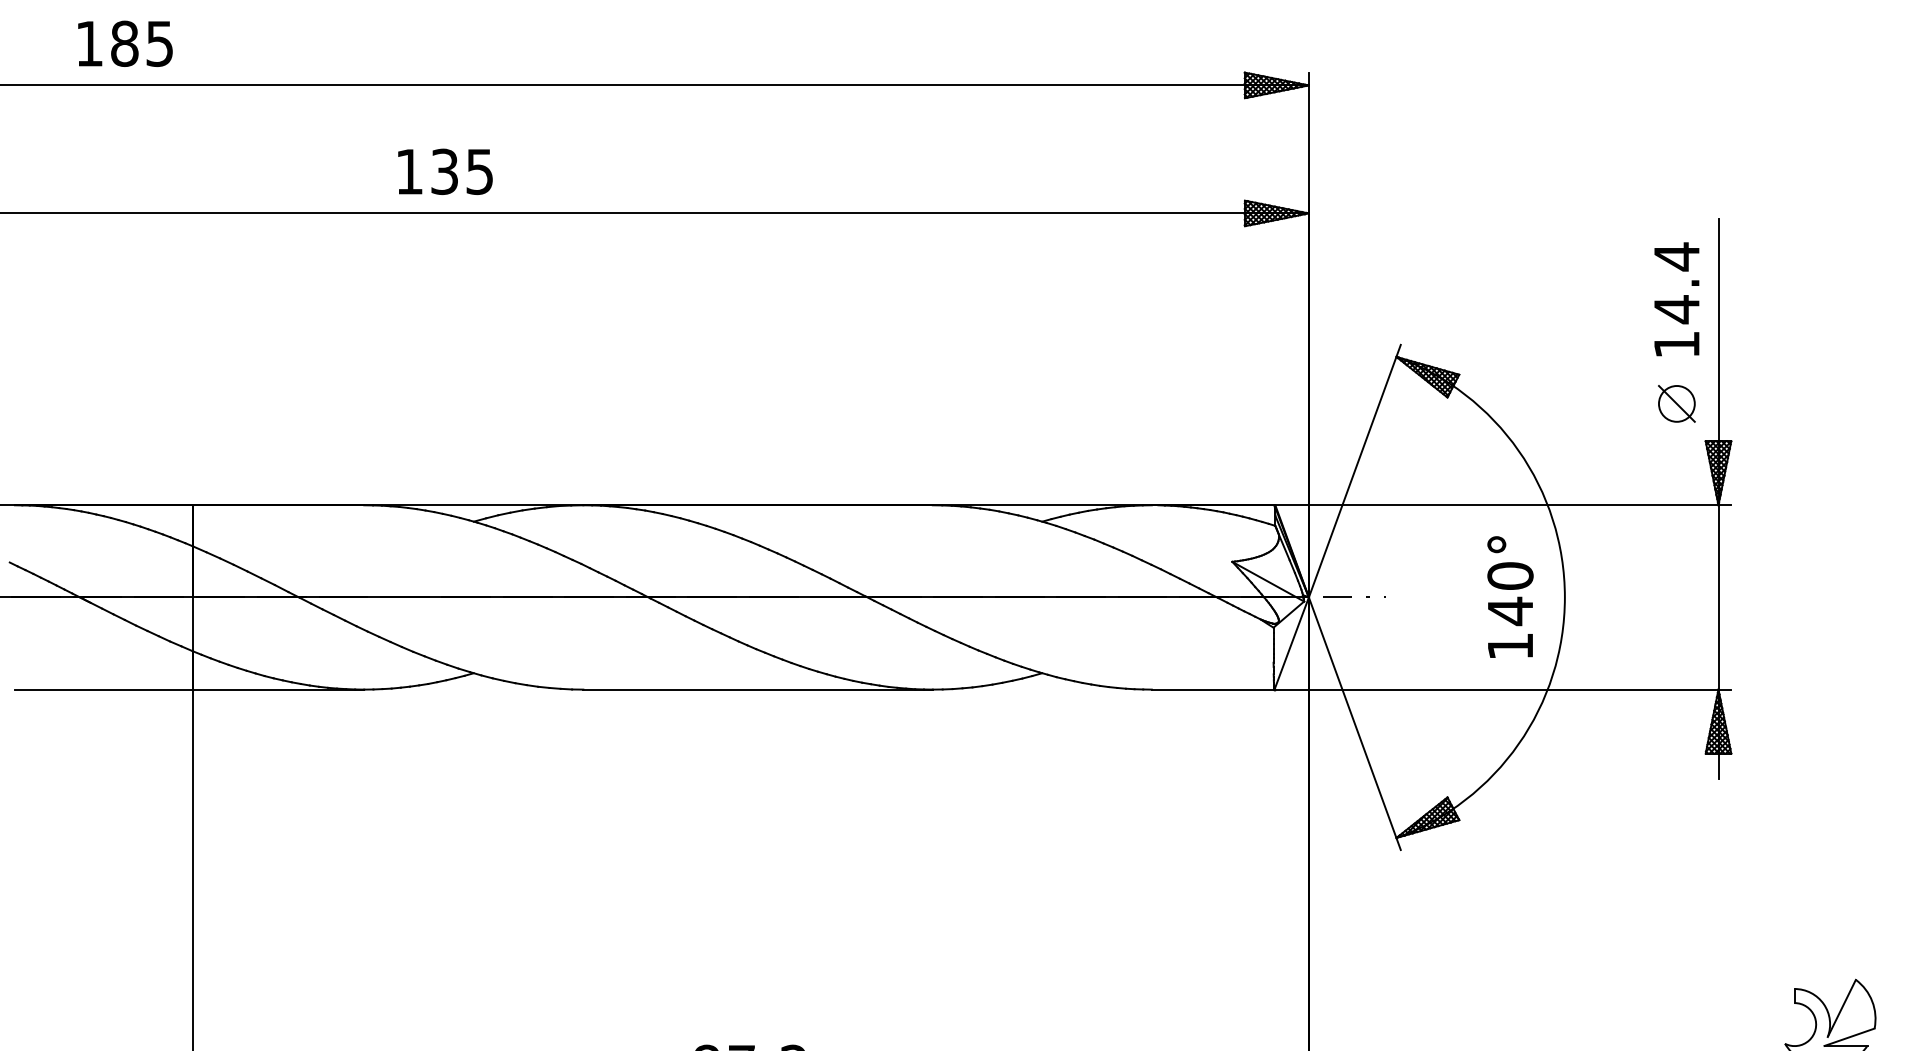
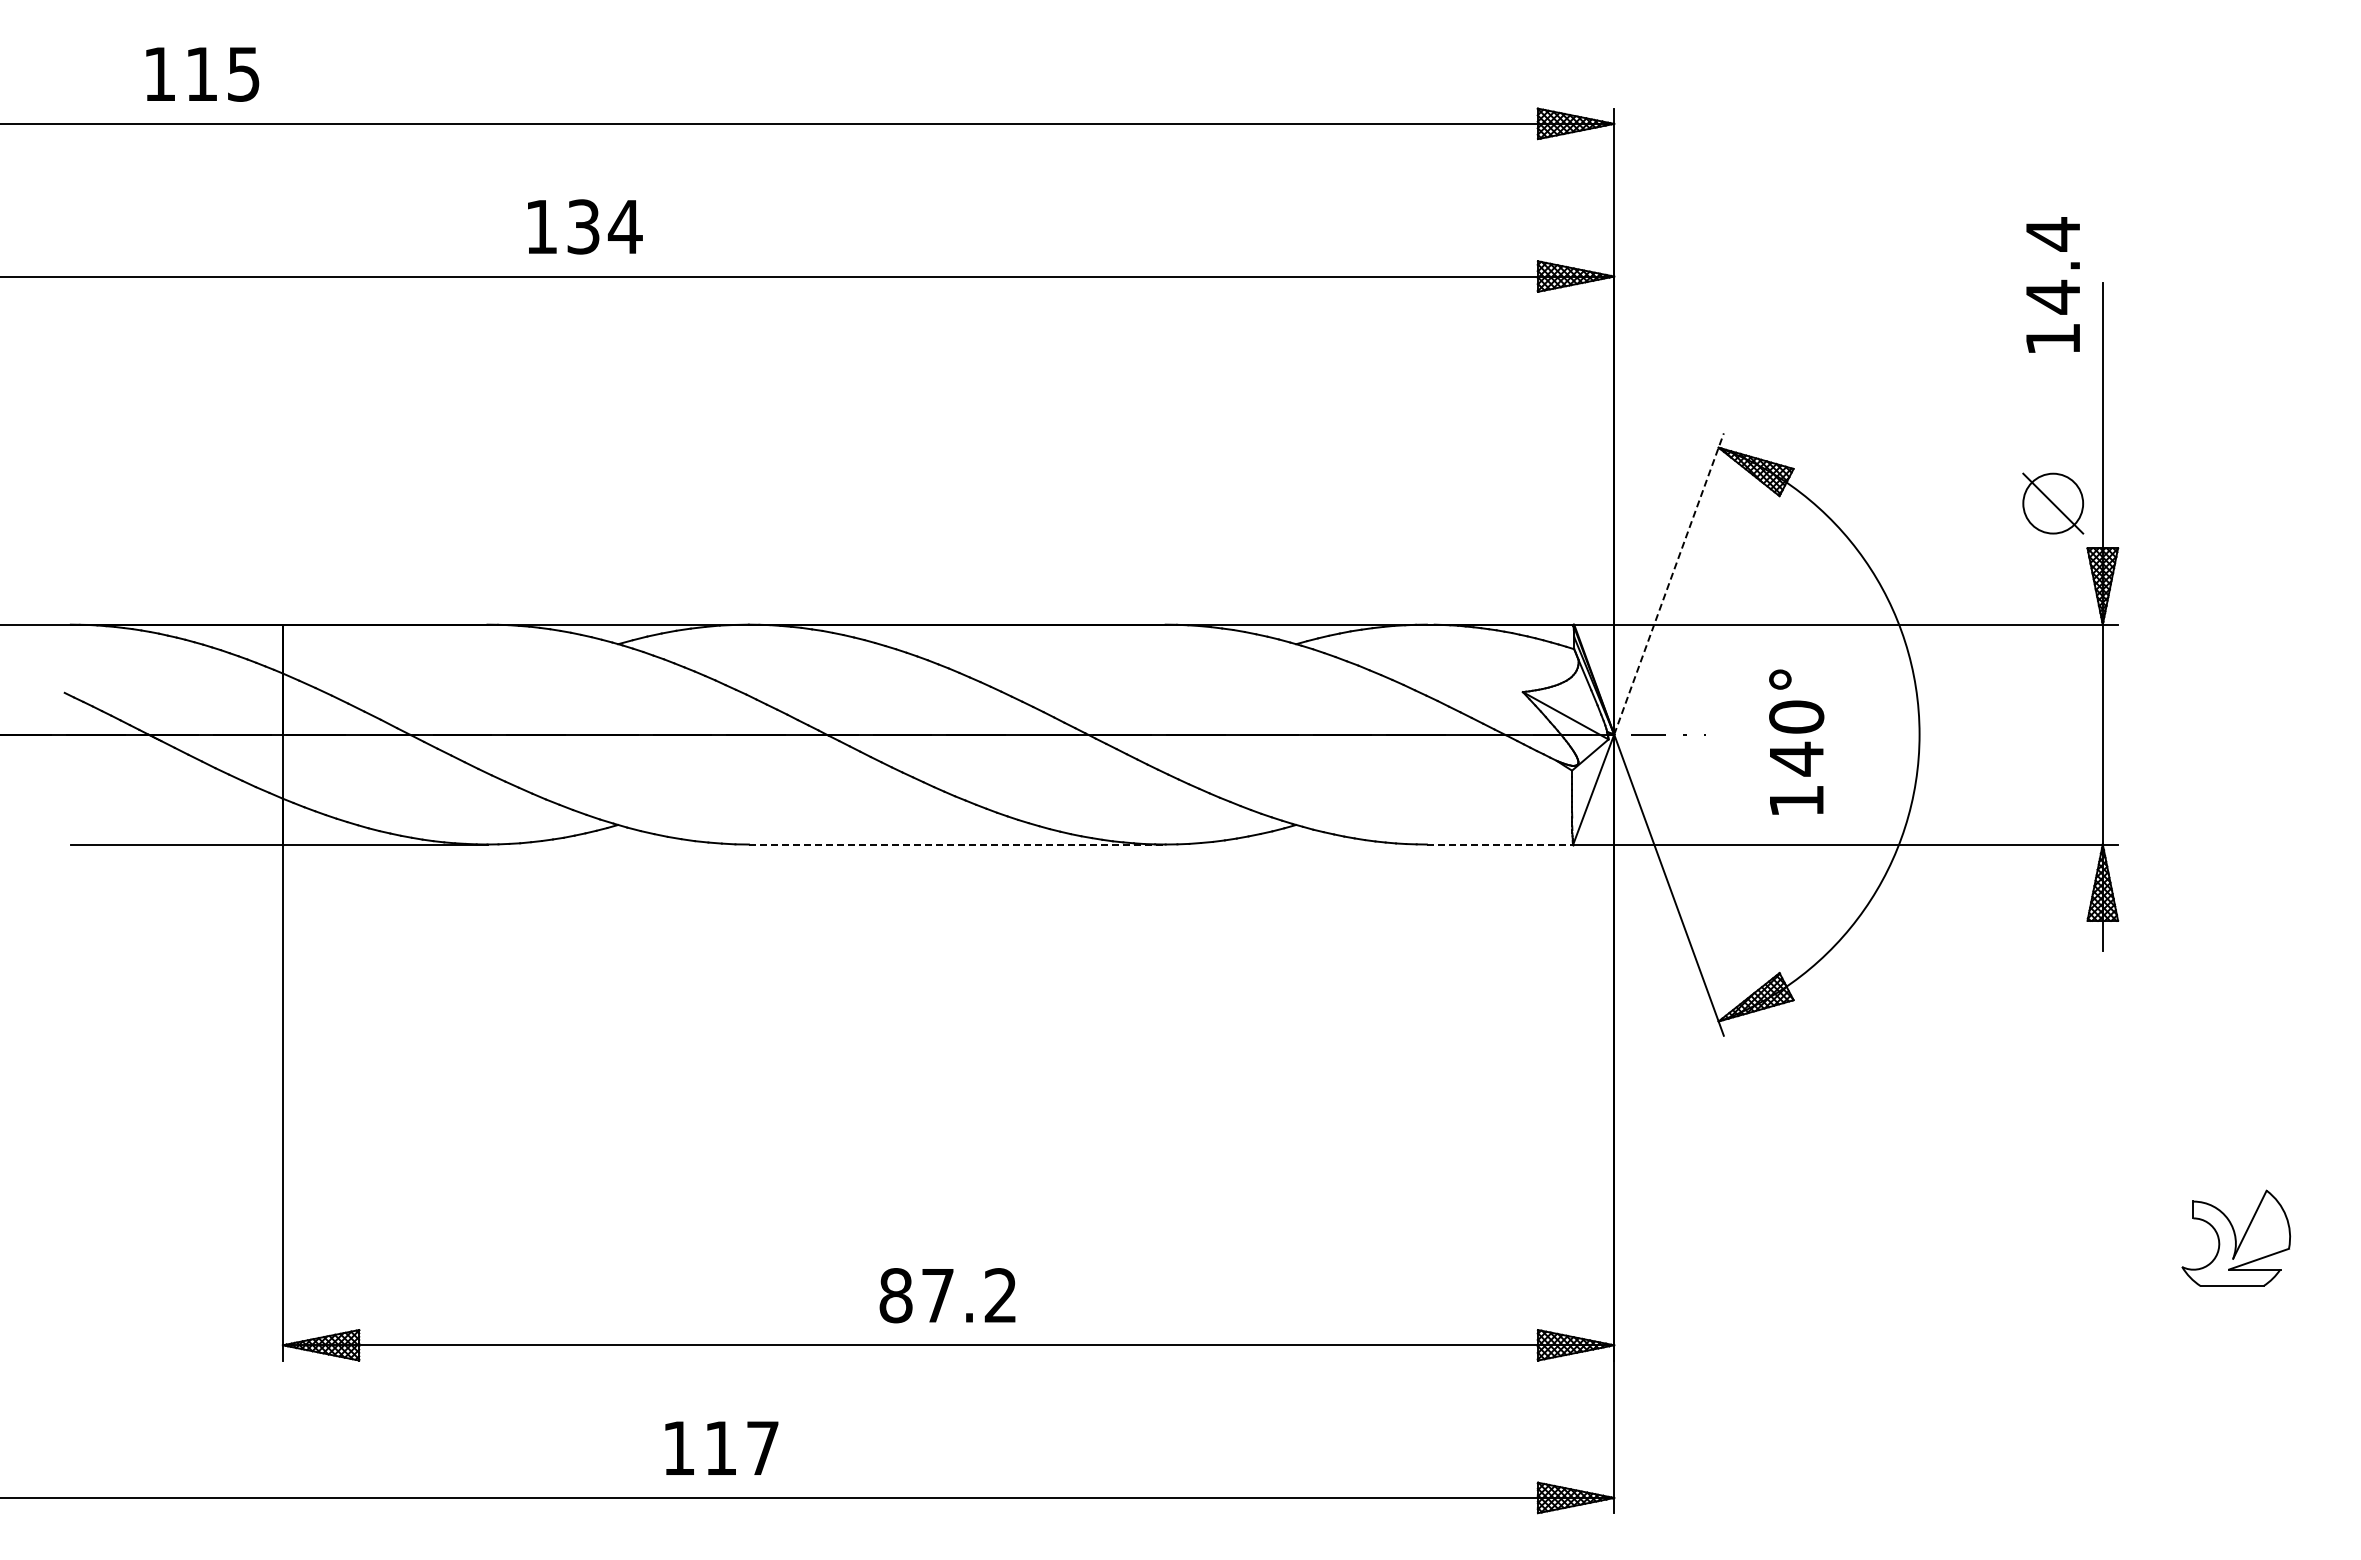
text: (124, 43) -> (201, 73), 185 -> 115
text: (479, 172) -> (624, 227), 135 -> 134
text: (1676, 298) -> (2052, 284), moved
part: (1676, 403) -> (2052, 503), size x1.4
line: (1355, 470) -> (1669, 583), solid -> dashed
text: (1510, 596) -> (1796, 741), moved
line: (758, 689) -> (957, 844), solid -> dashed
line: (1213, 689) -> (1500, 844), solid -> dashed

